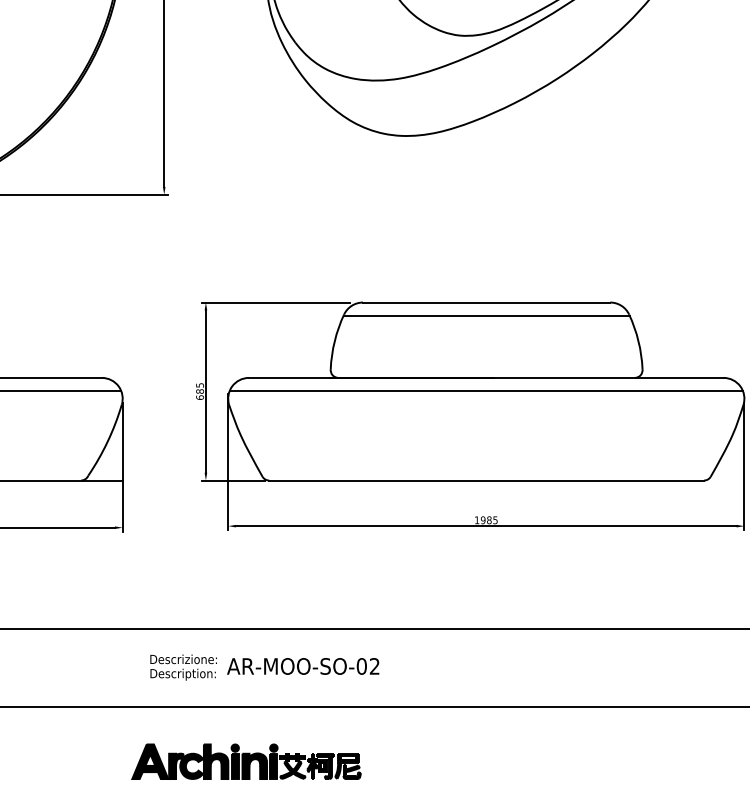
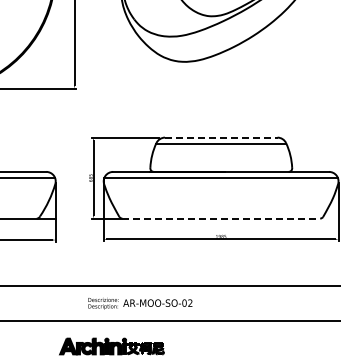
line: (487, 302) -> (221, 137), solid -> dashed
line: (487, 480) -> (221, 218), solid -> dashed
text: (265, 667) -> (140, 303), moved

